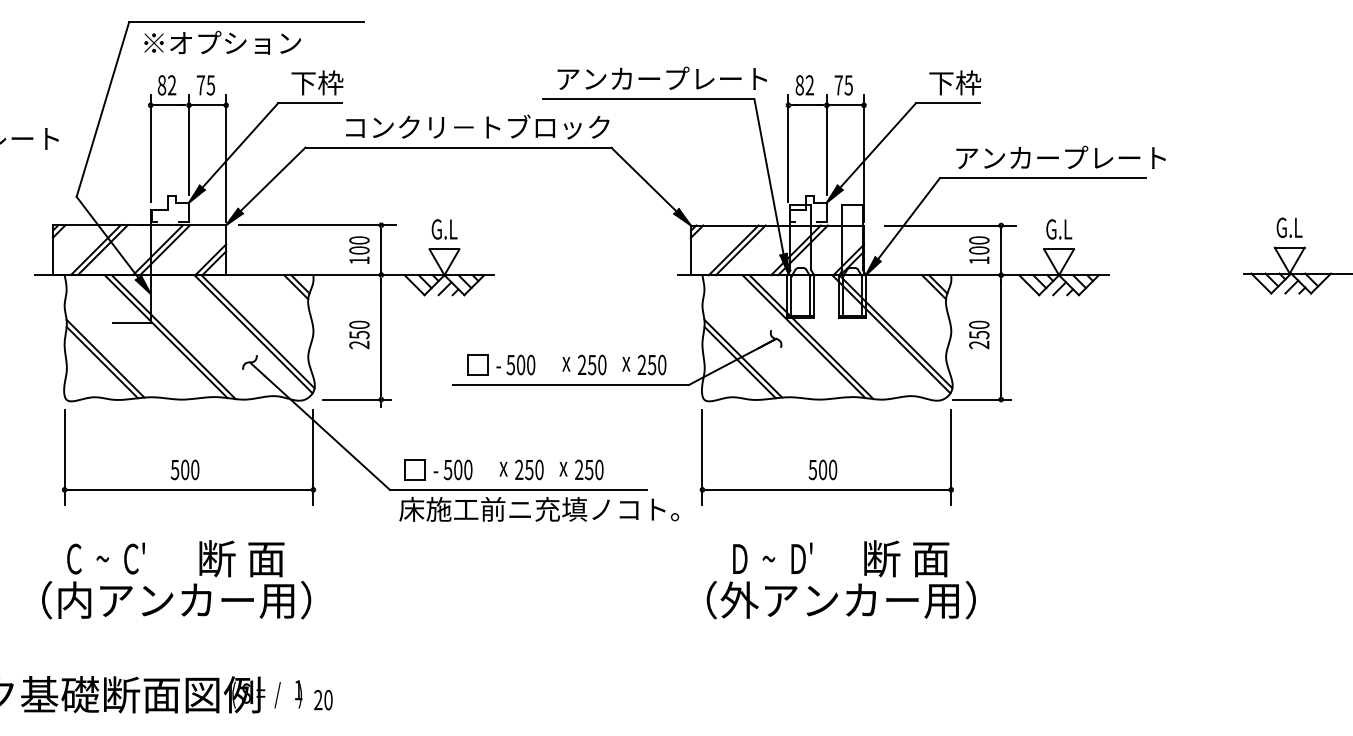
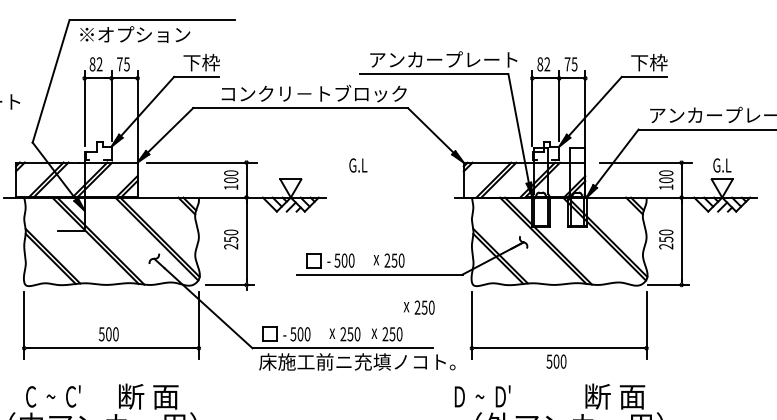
text: (444, 229) -> (358, 165), moved
text: (644, 364) -> (419, 307), moved
text: (822, 469) -> (556, 361), moved
text: (772, 557) -> (482, 395), moved

